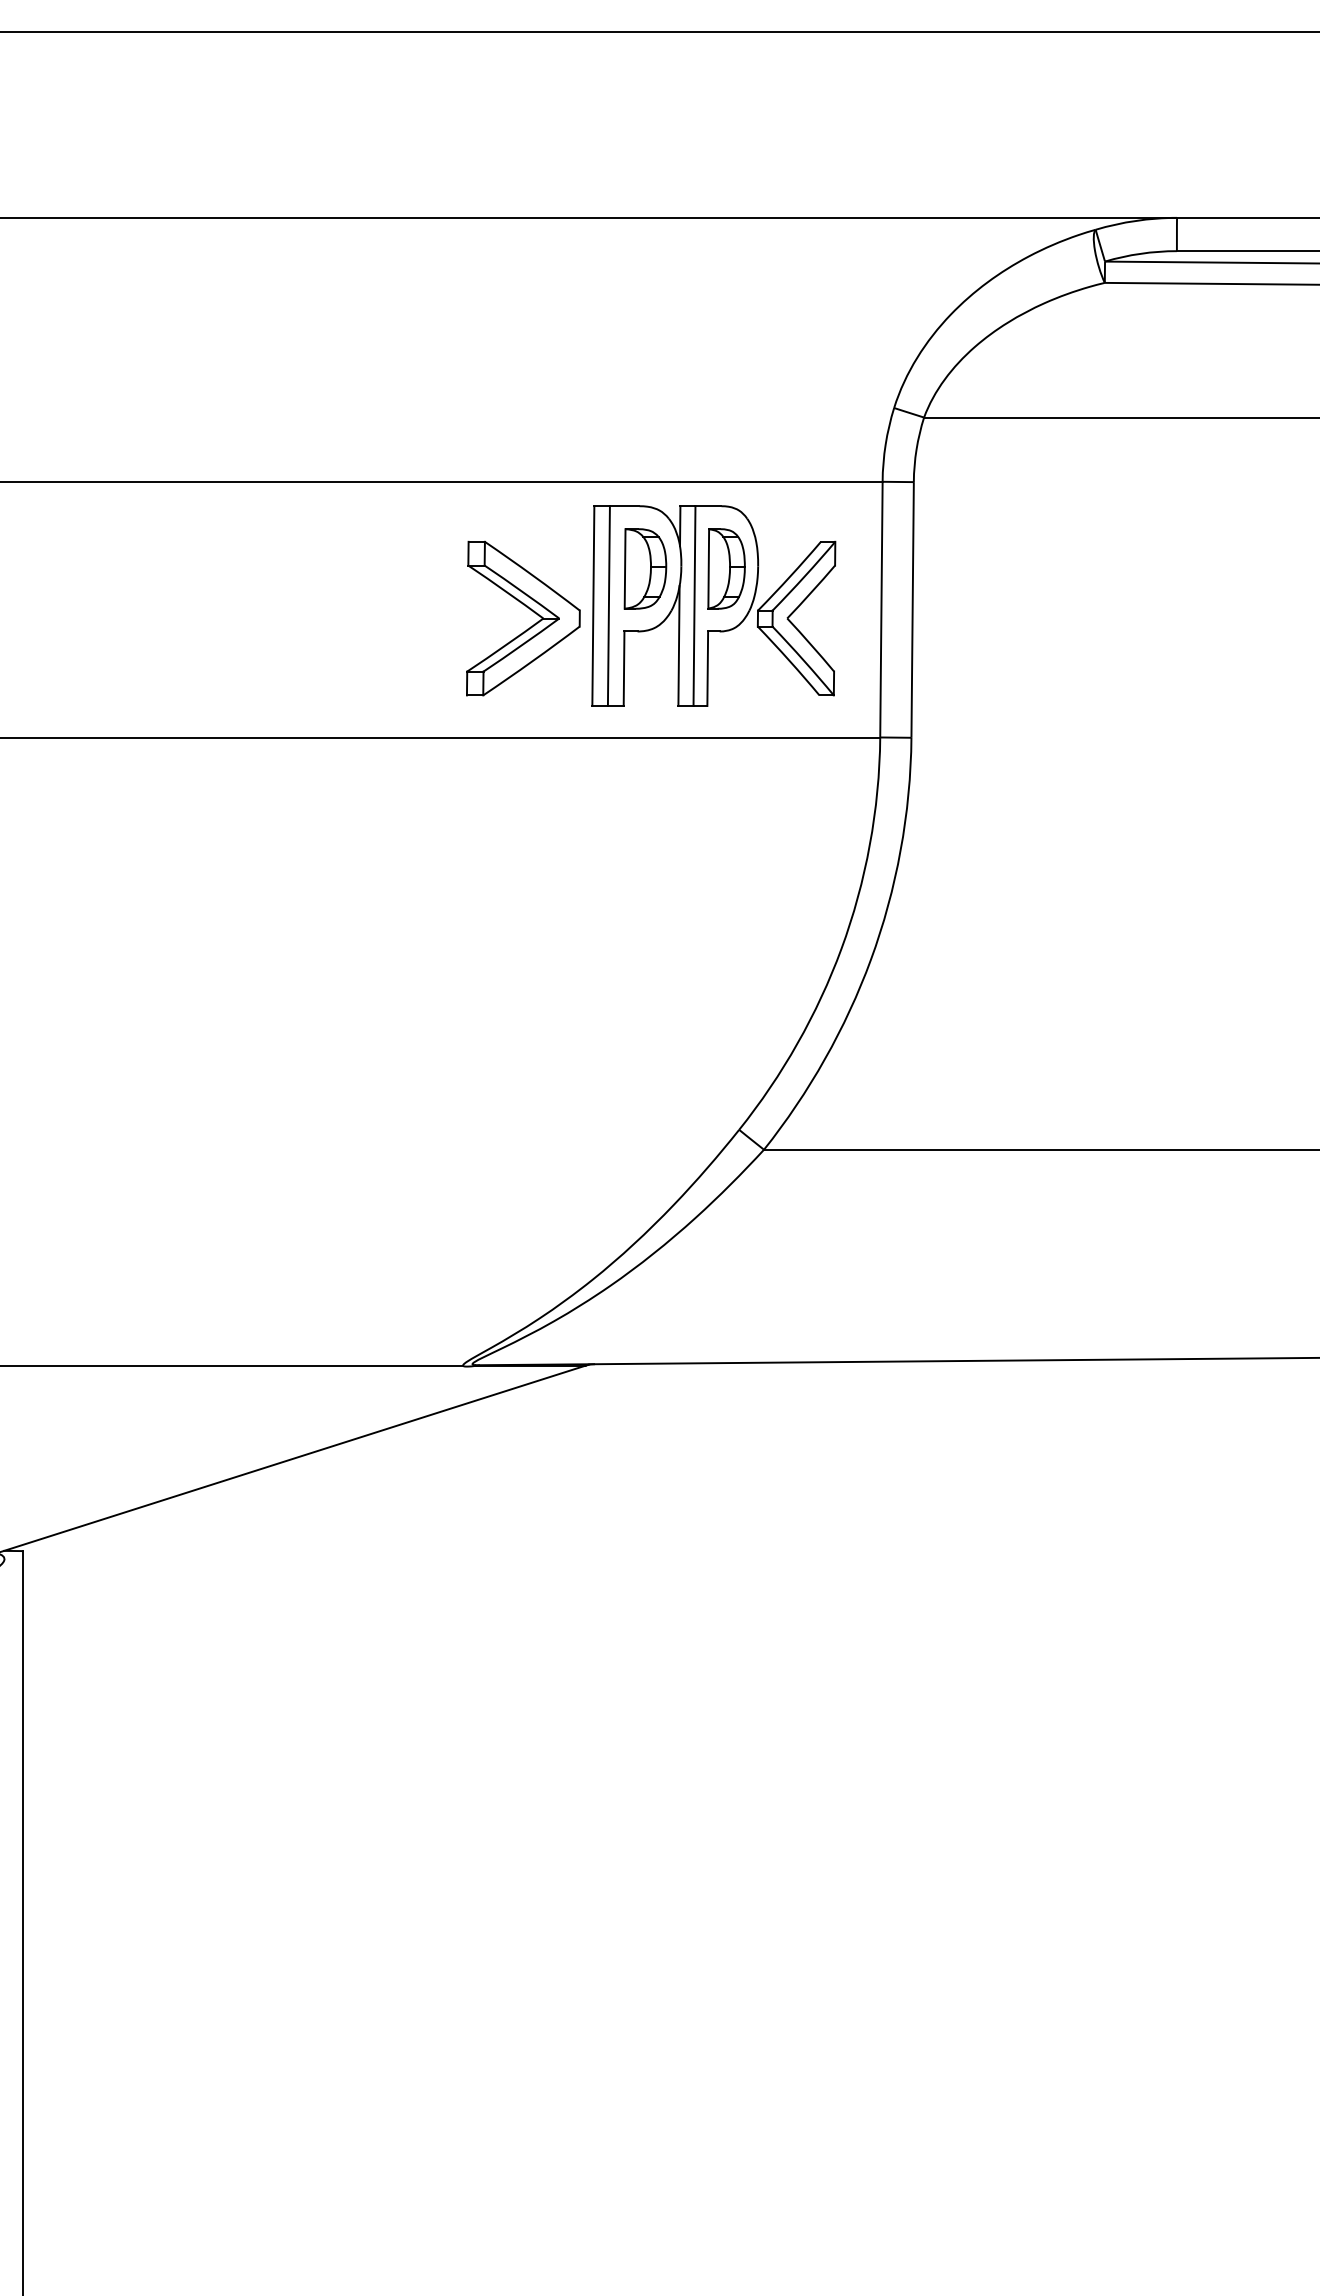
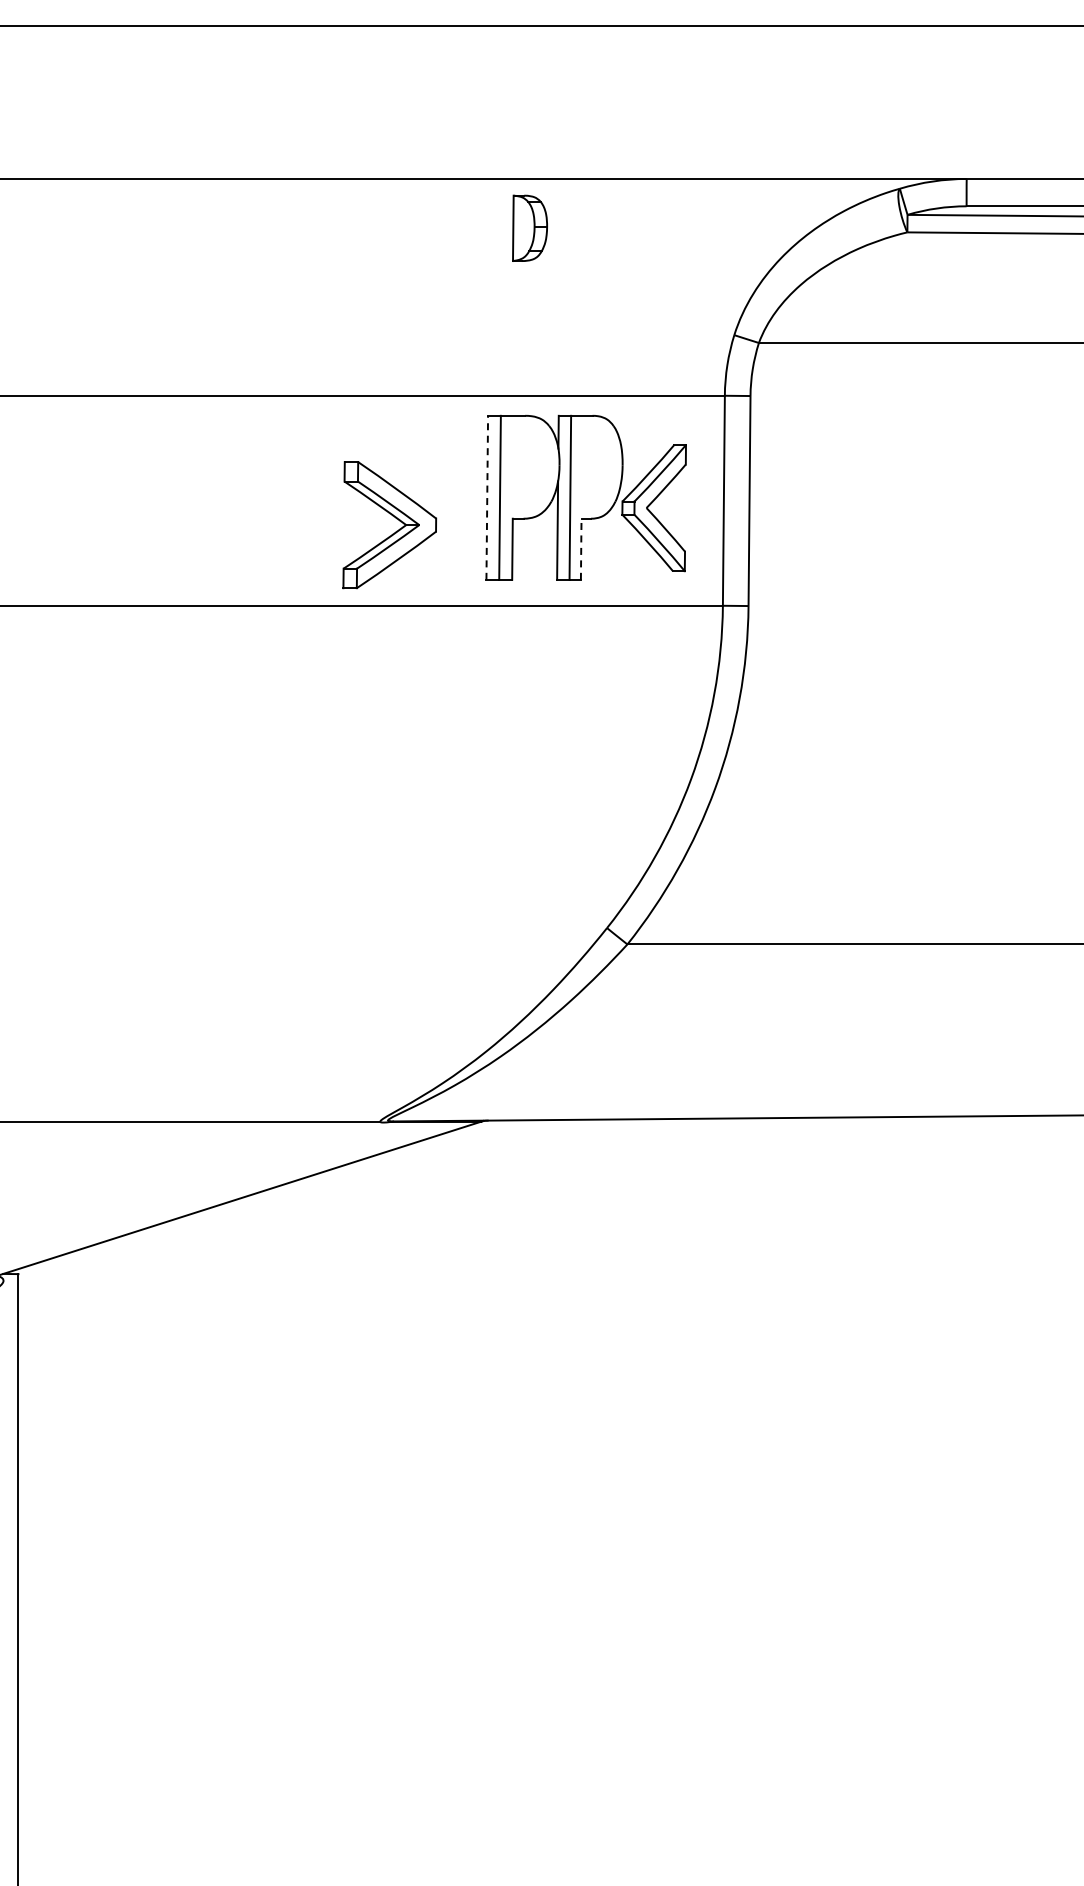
part: (644, 567) -> (529, 227), moved
part: (726, 567) -> (596, 466), removed
line: (593, 605) -> (487, 497), solid -> dashed
part: (530, 626) -> (395, 531), moved
line: (708, 668) -> (581, 549), solid -> dashed

